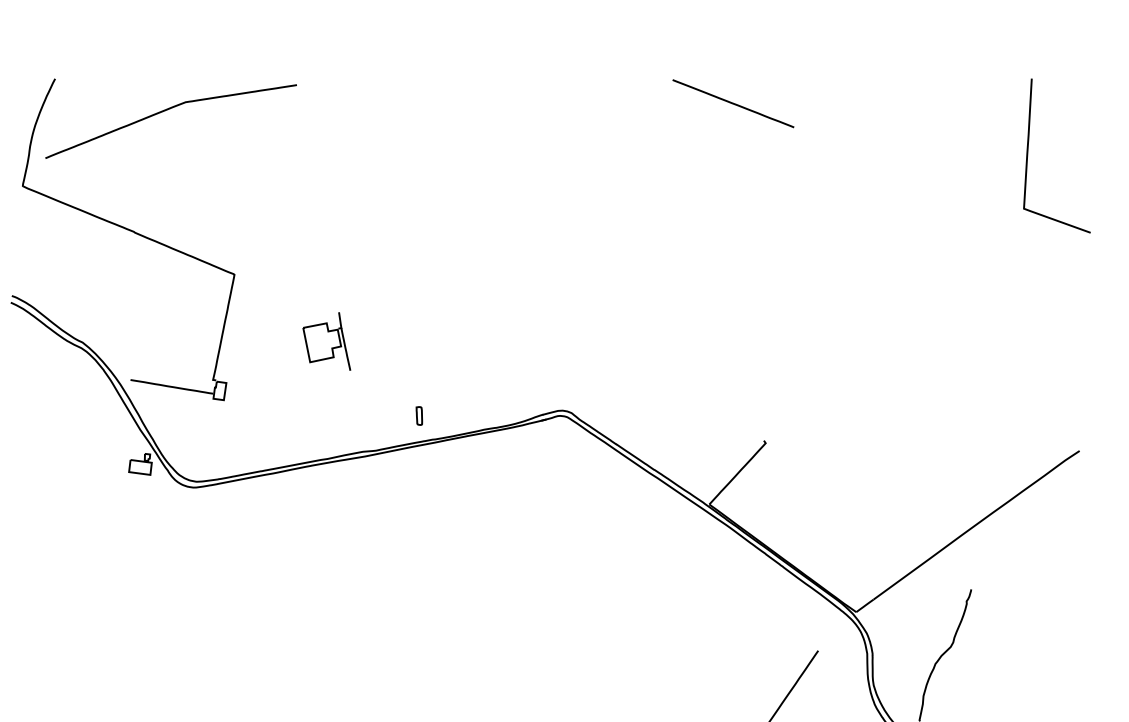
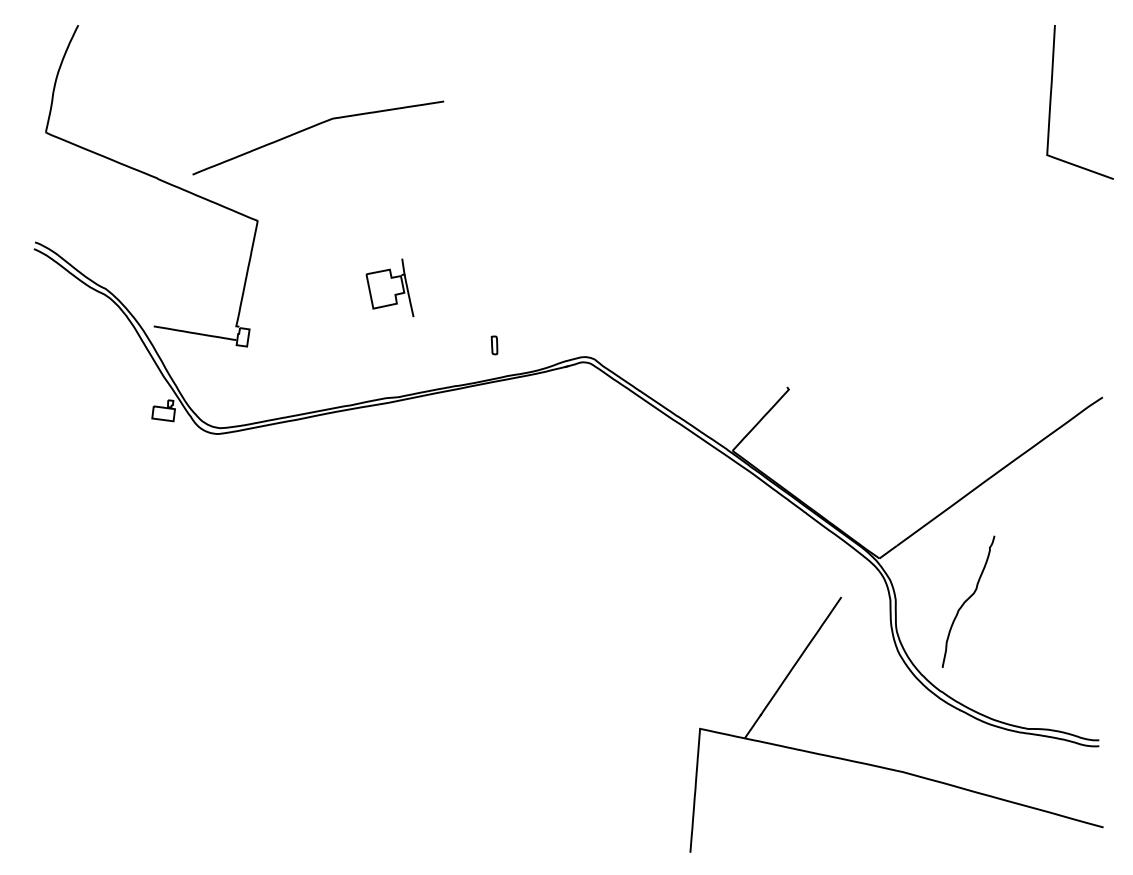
line: (733, 103) -> (756, 49), removed
curve: (166, 111) -> (313, 127), moved
part: (326, 341) -> (389, 287), moved
part: (419, 416) -> (494, 345), moved

